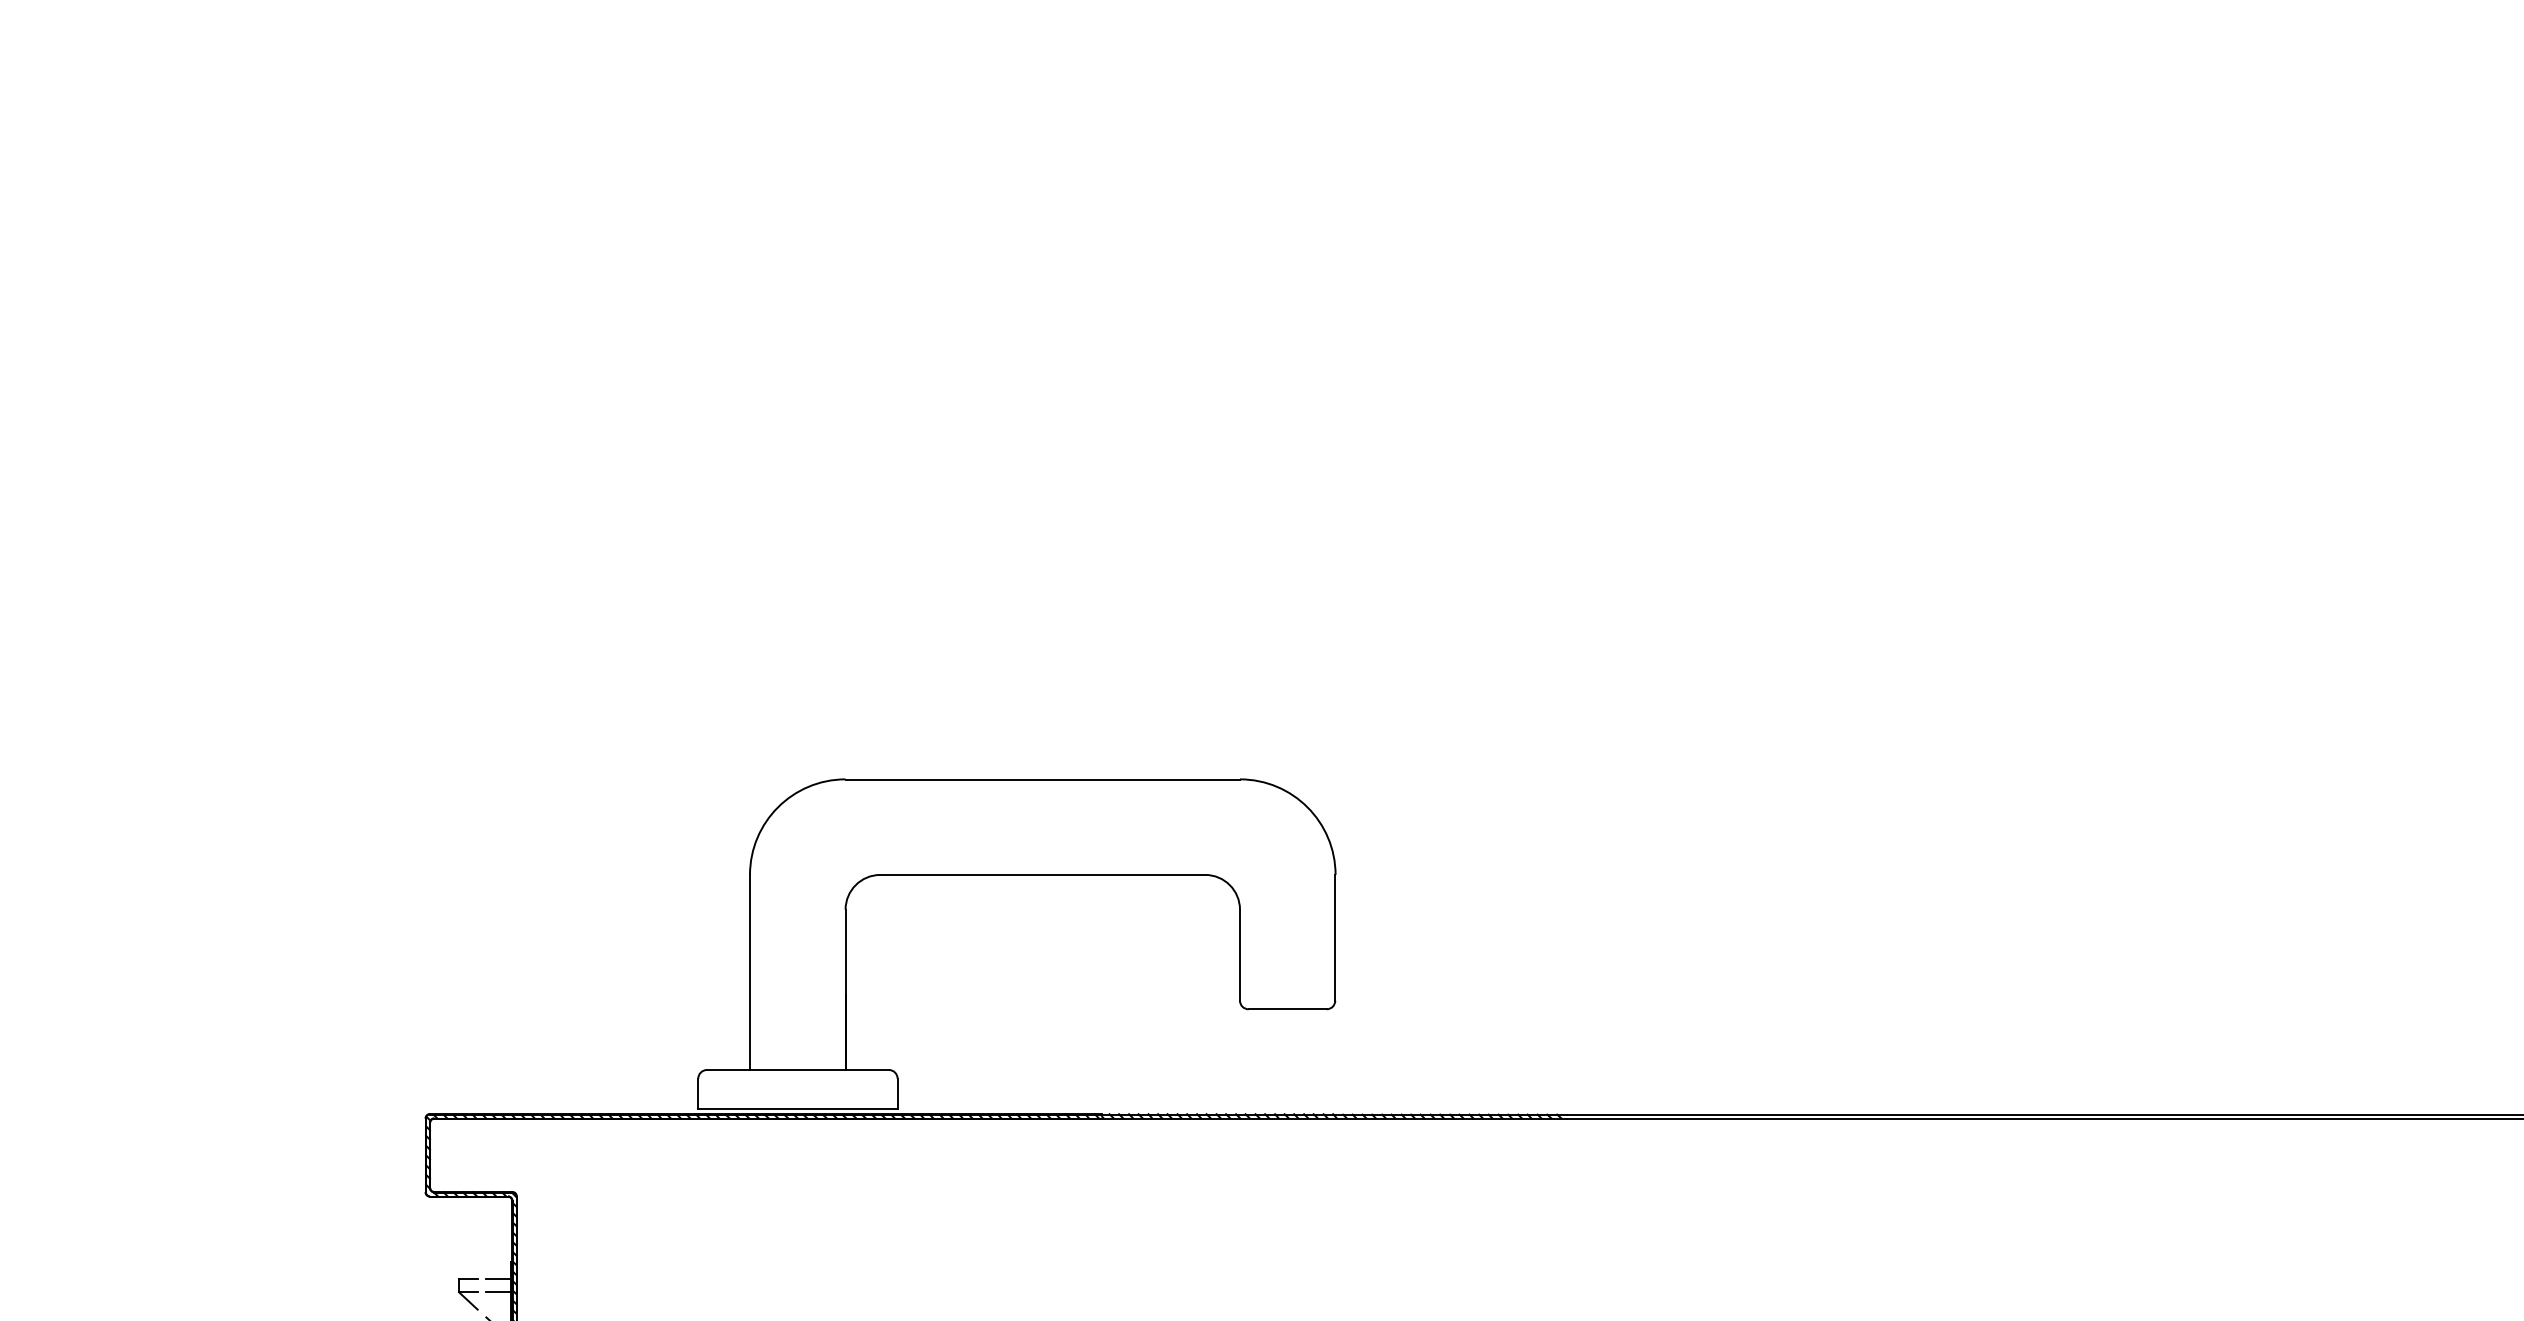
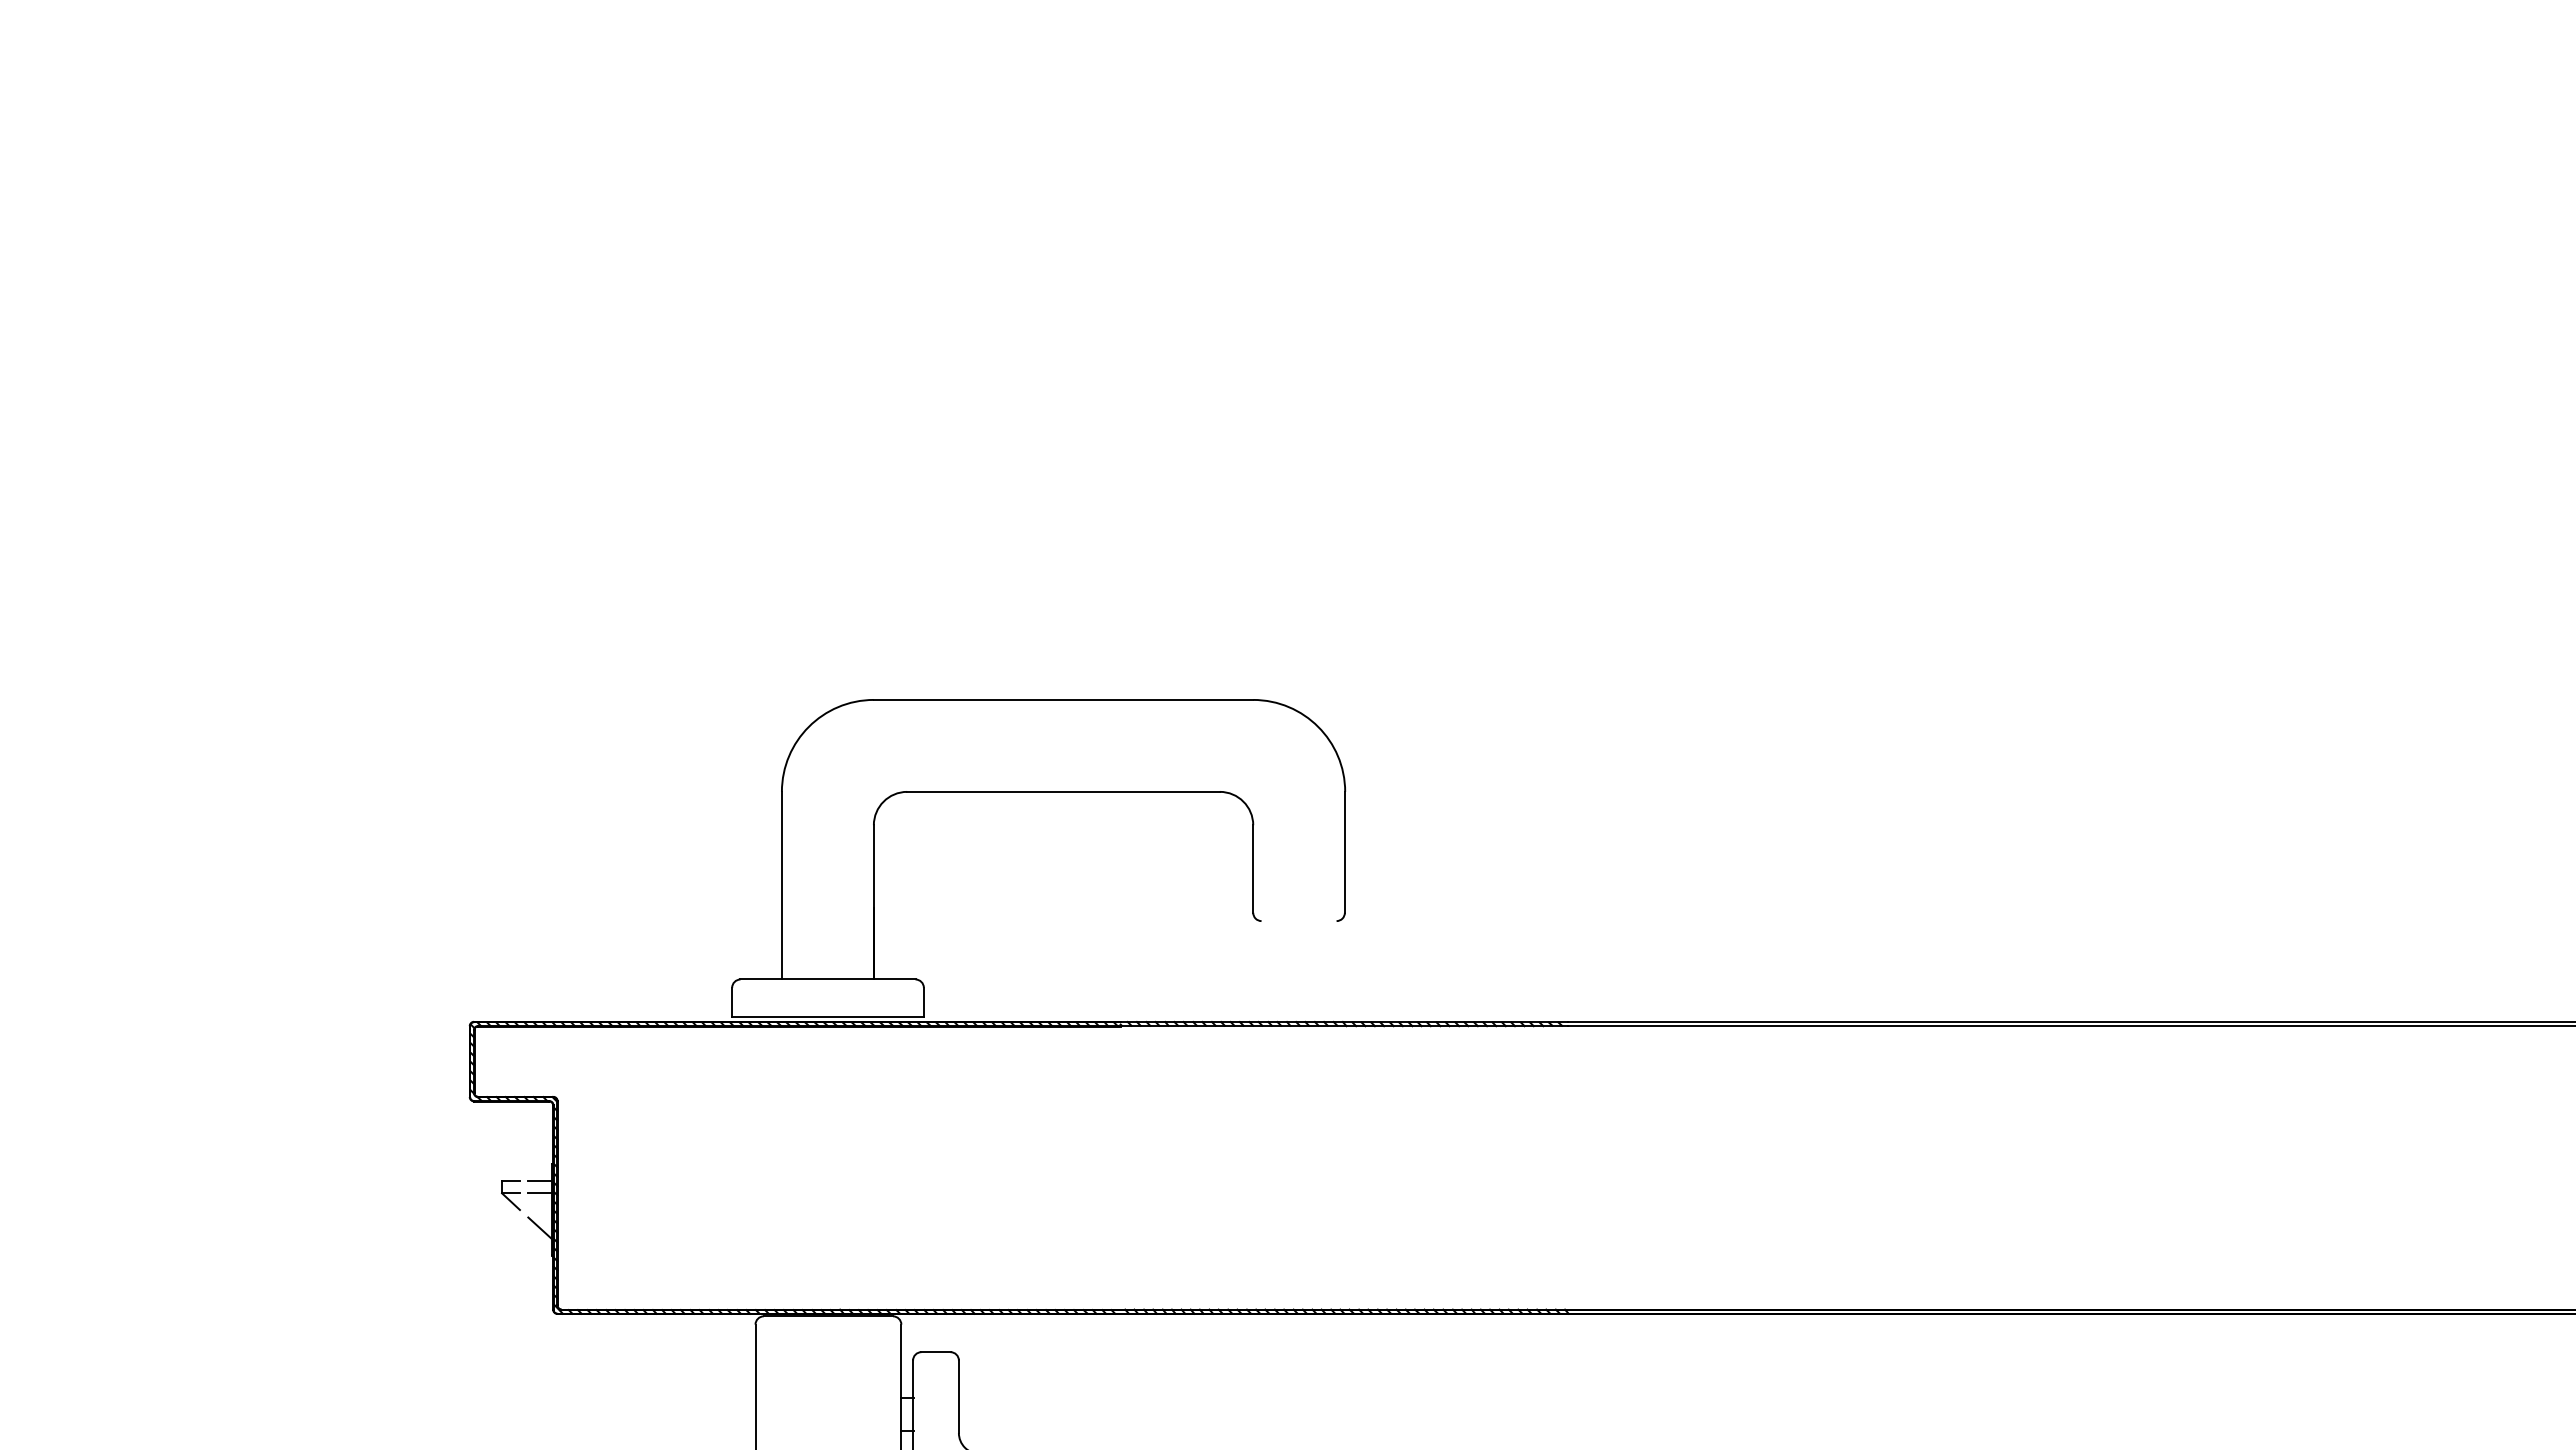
line: (1287, 1009) -> (1298, 921), removed

